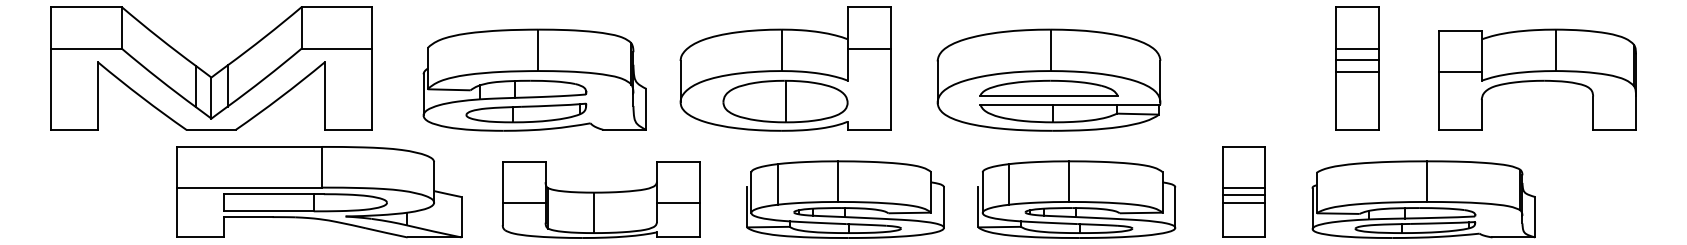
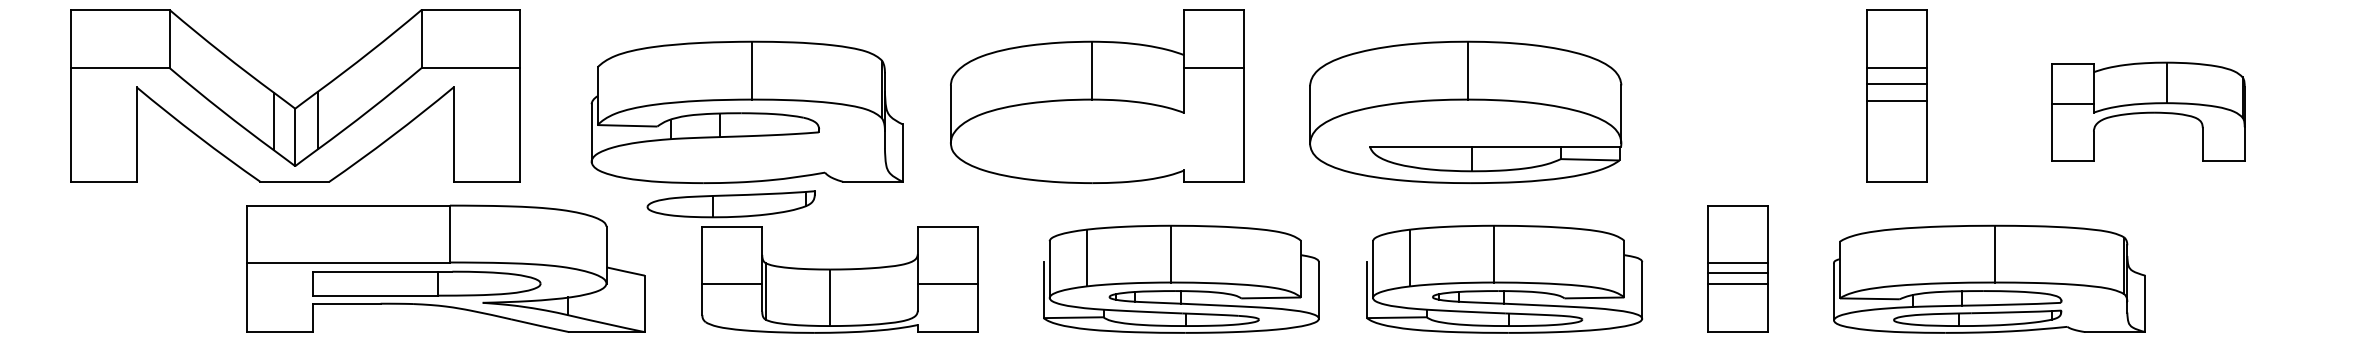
part: (1537, 79) -> (2148, 111), size x0.7
part: (1048, 88) -> (1465, 123), removed
part: (785, 101) -> (1097, 142), removed
part: (525, 113) -> (730, 204), moved

